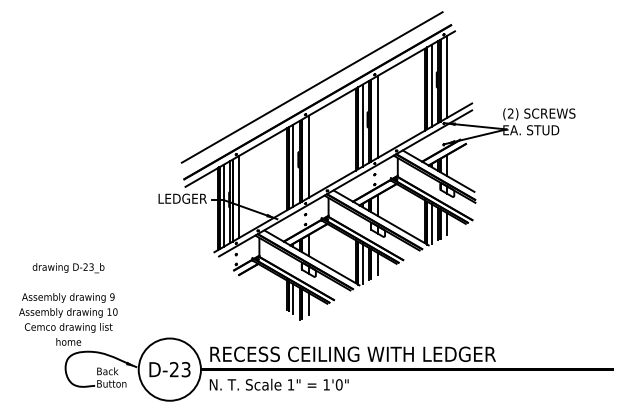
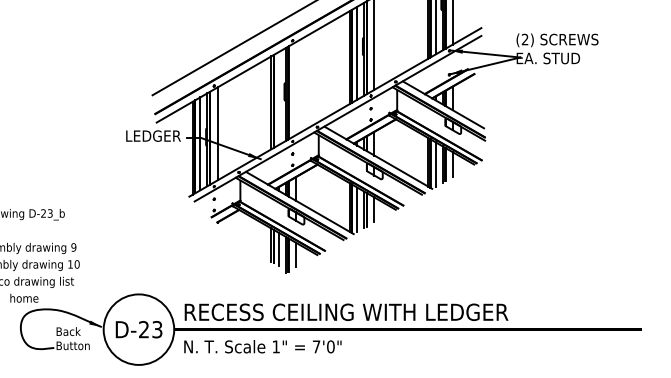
line: (308, 156) -> (296, 88), removed
line: (293, 165) -> (279, 98), removed
text: (326, 384) -> (316, 346), 1'0" -> 7'0"

